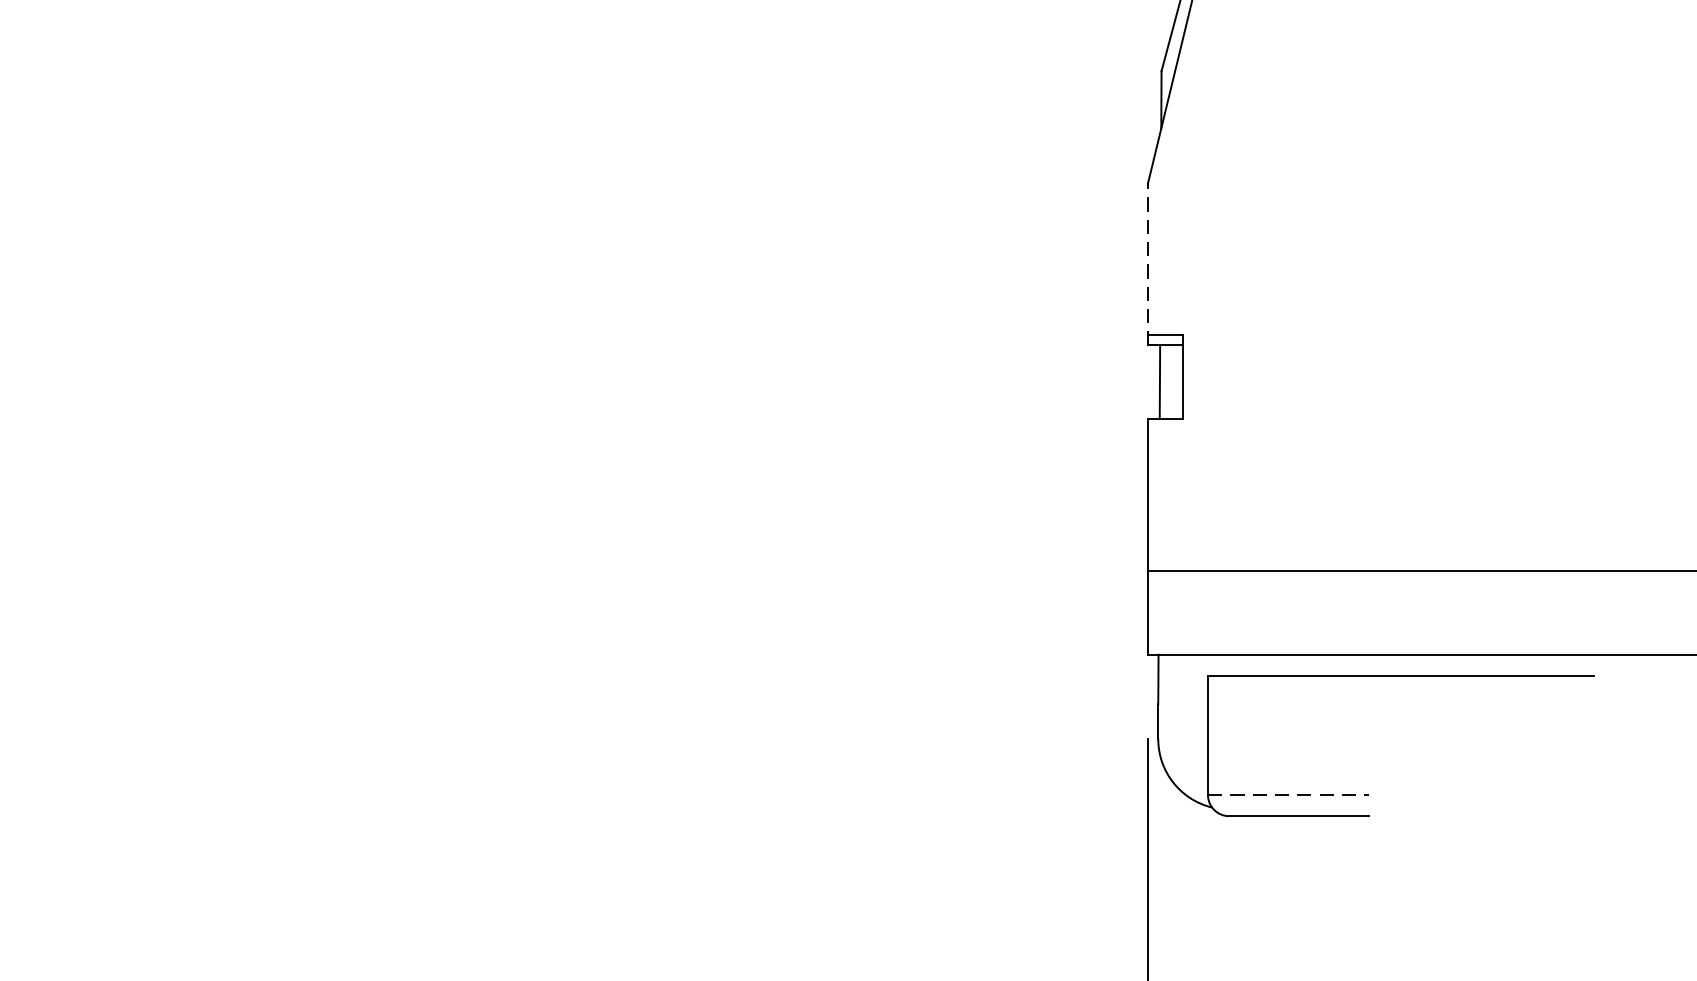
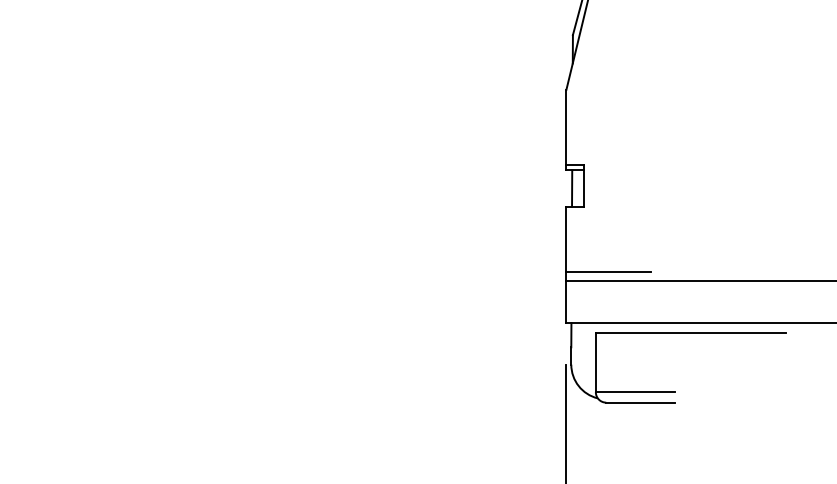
line: (1148, 262) -> (566, 129), dashed -> solid
line: (1233, 552) -> (608, 272), added
line: (1288, 795) -> (635, 392), dashed -> solid

